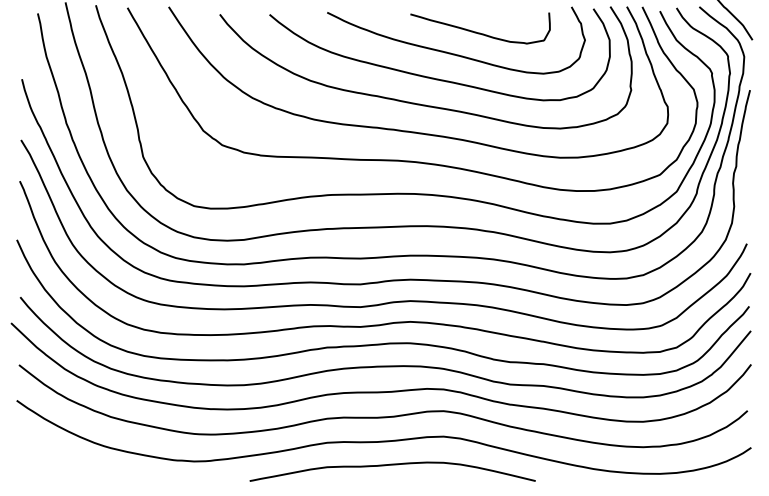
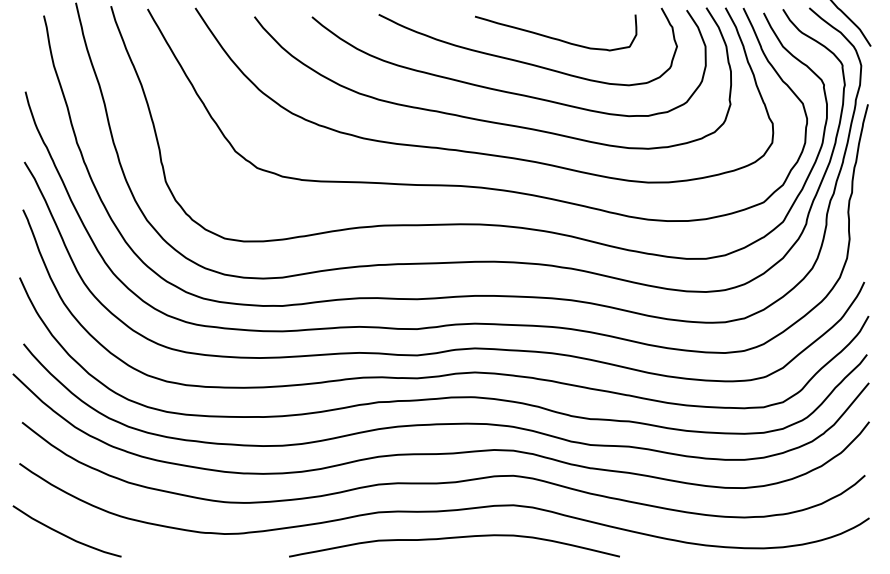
curve: (55, 461) -> (64, 534), added

